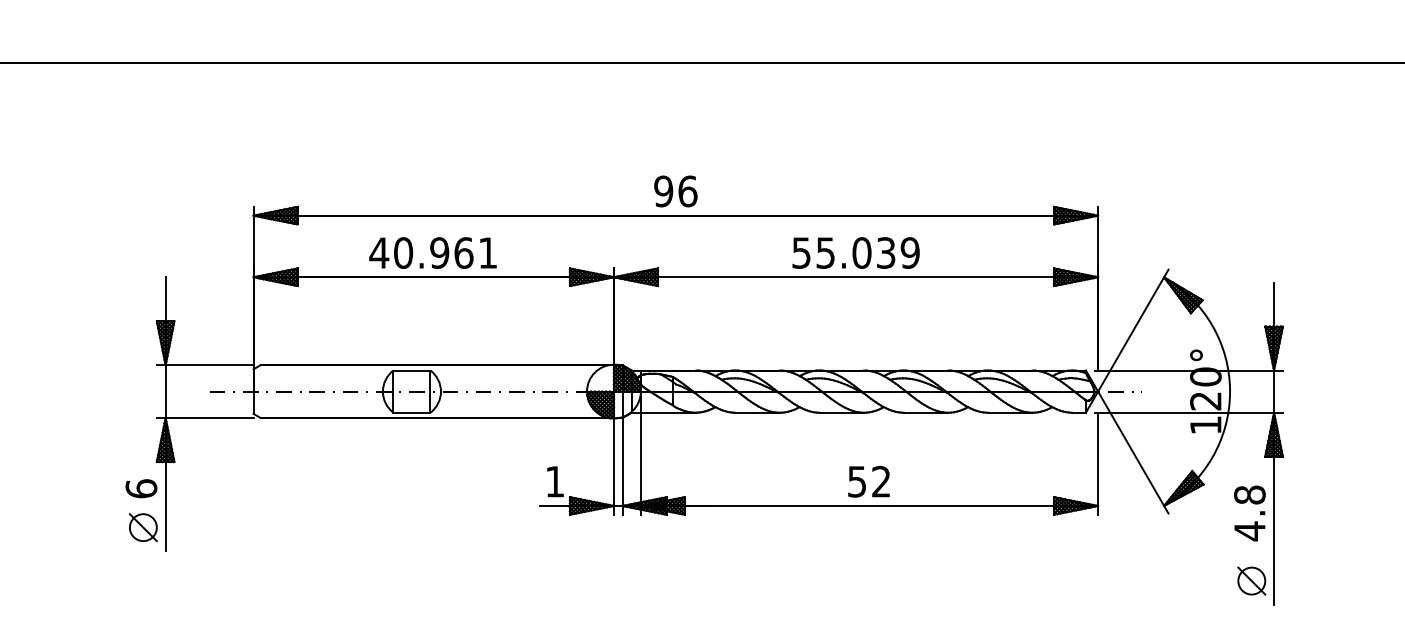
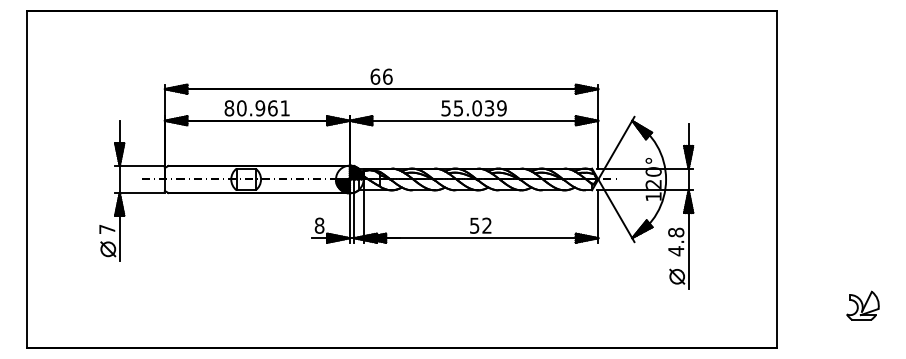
text: (663, 190) -> (375, 76), 96 -> 66
text: (379, 253) -> (229, 108), 40.961 -> 80.961
text: (554, 481) -> (319, 225), 1 -> 8
text: (141, 489) -> (107, 229), 6 -> 7

